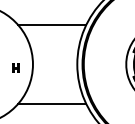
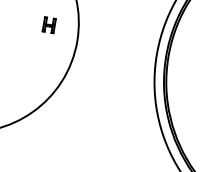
part: (15, 67) -> (48, 23), moved
line: (52, 103) -> (100, 117), removed

